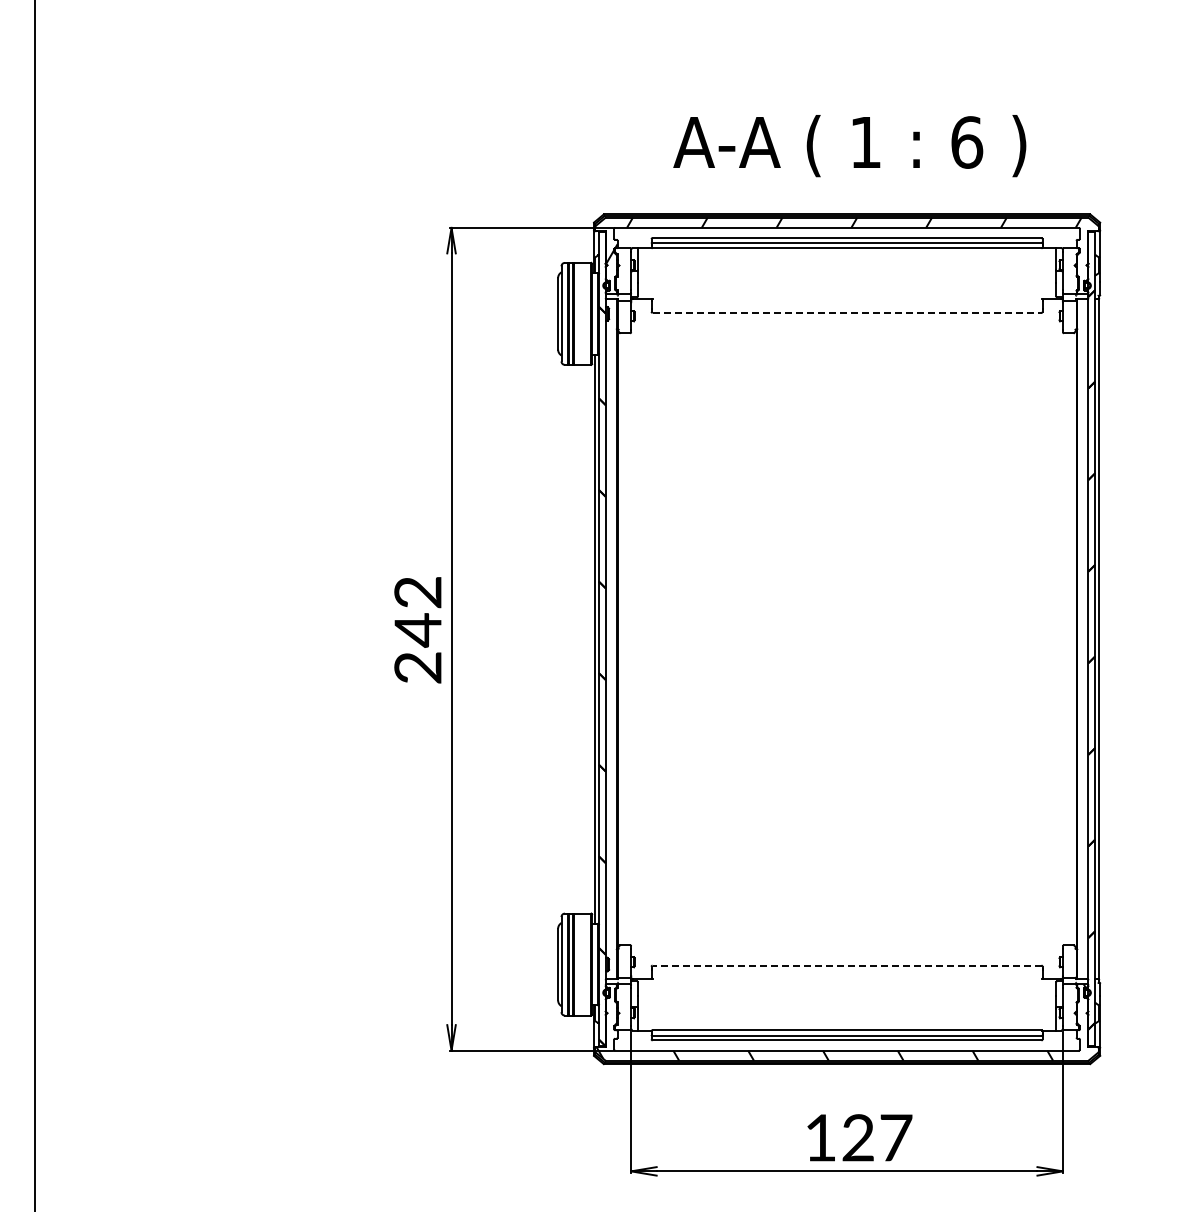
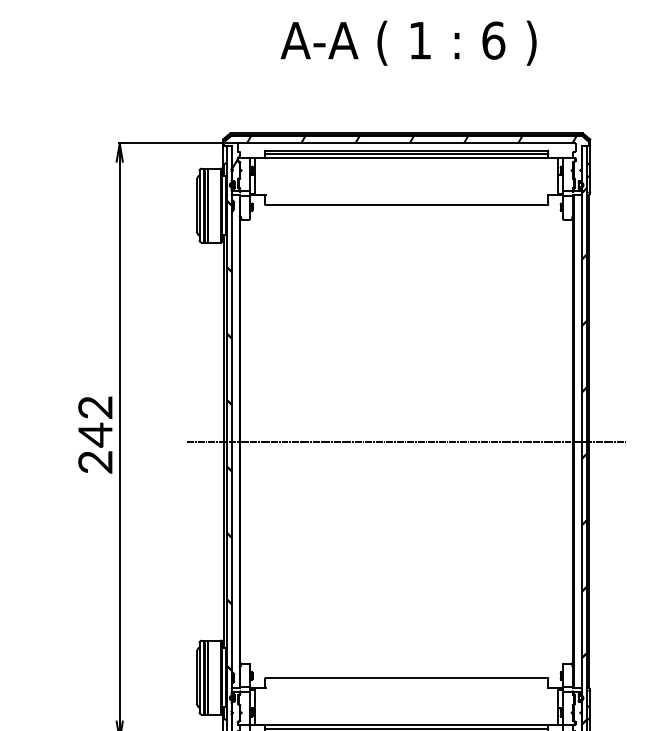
text: (849, 146) -> (408, 43), moved
line: (847, 312) -> (406, 204), dashed -> solid
line: (846, 639) -> (406, 441), added
line: (846, 965) -> (406, 678), dashed -> solid

